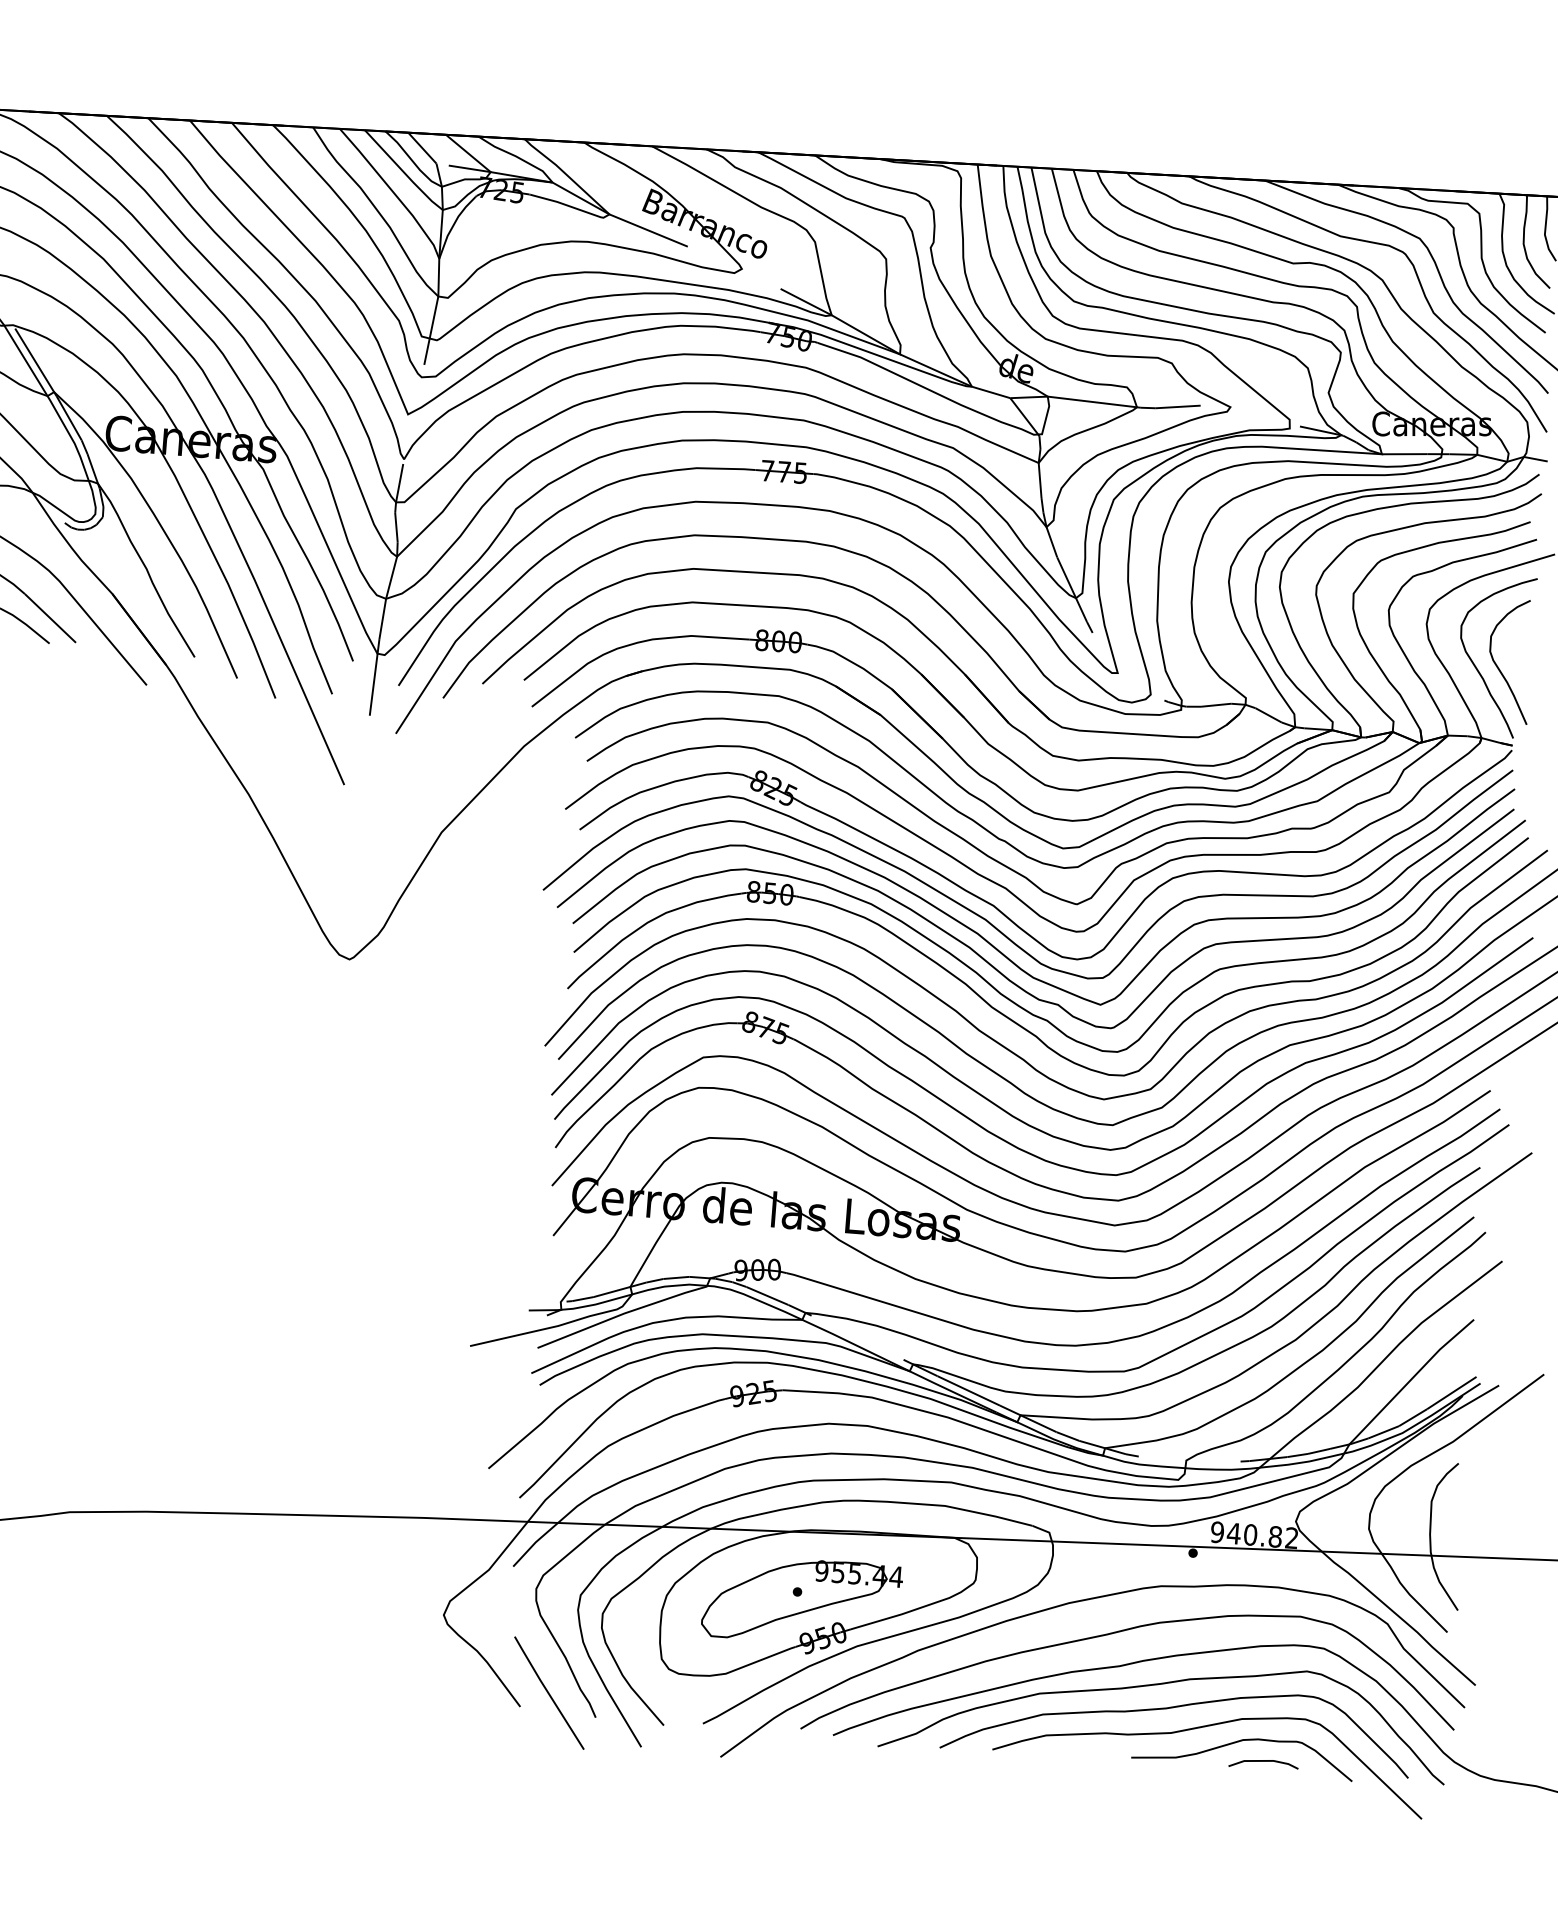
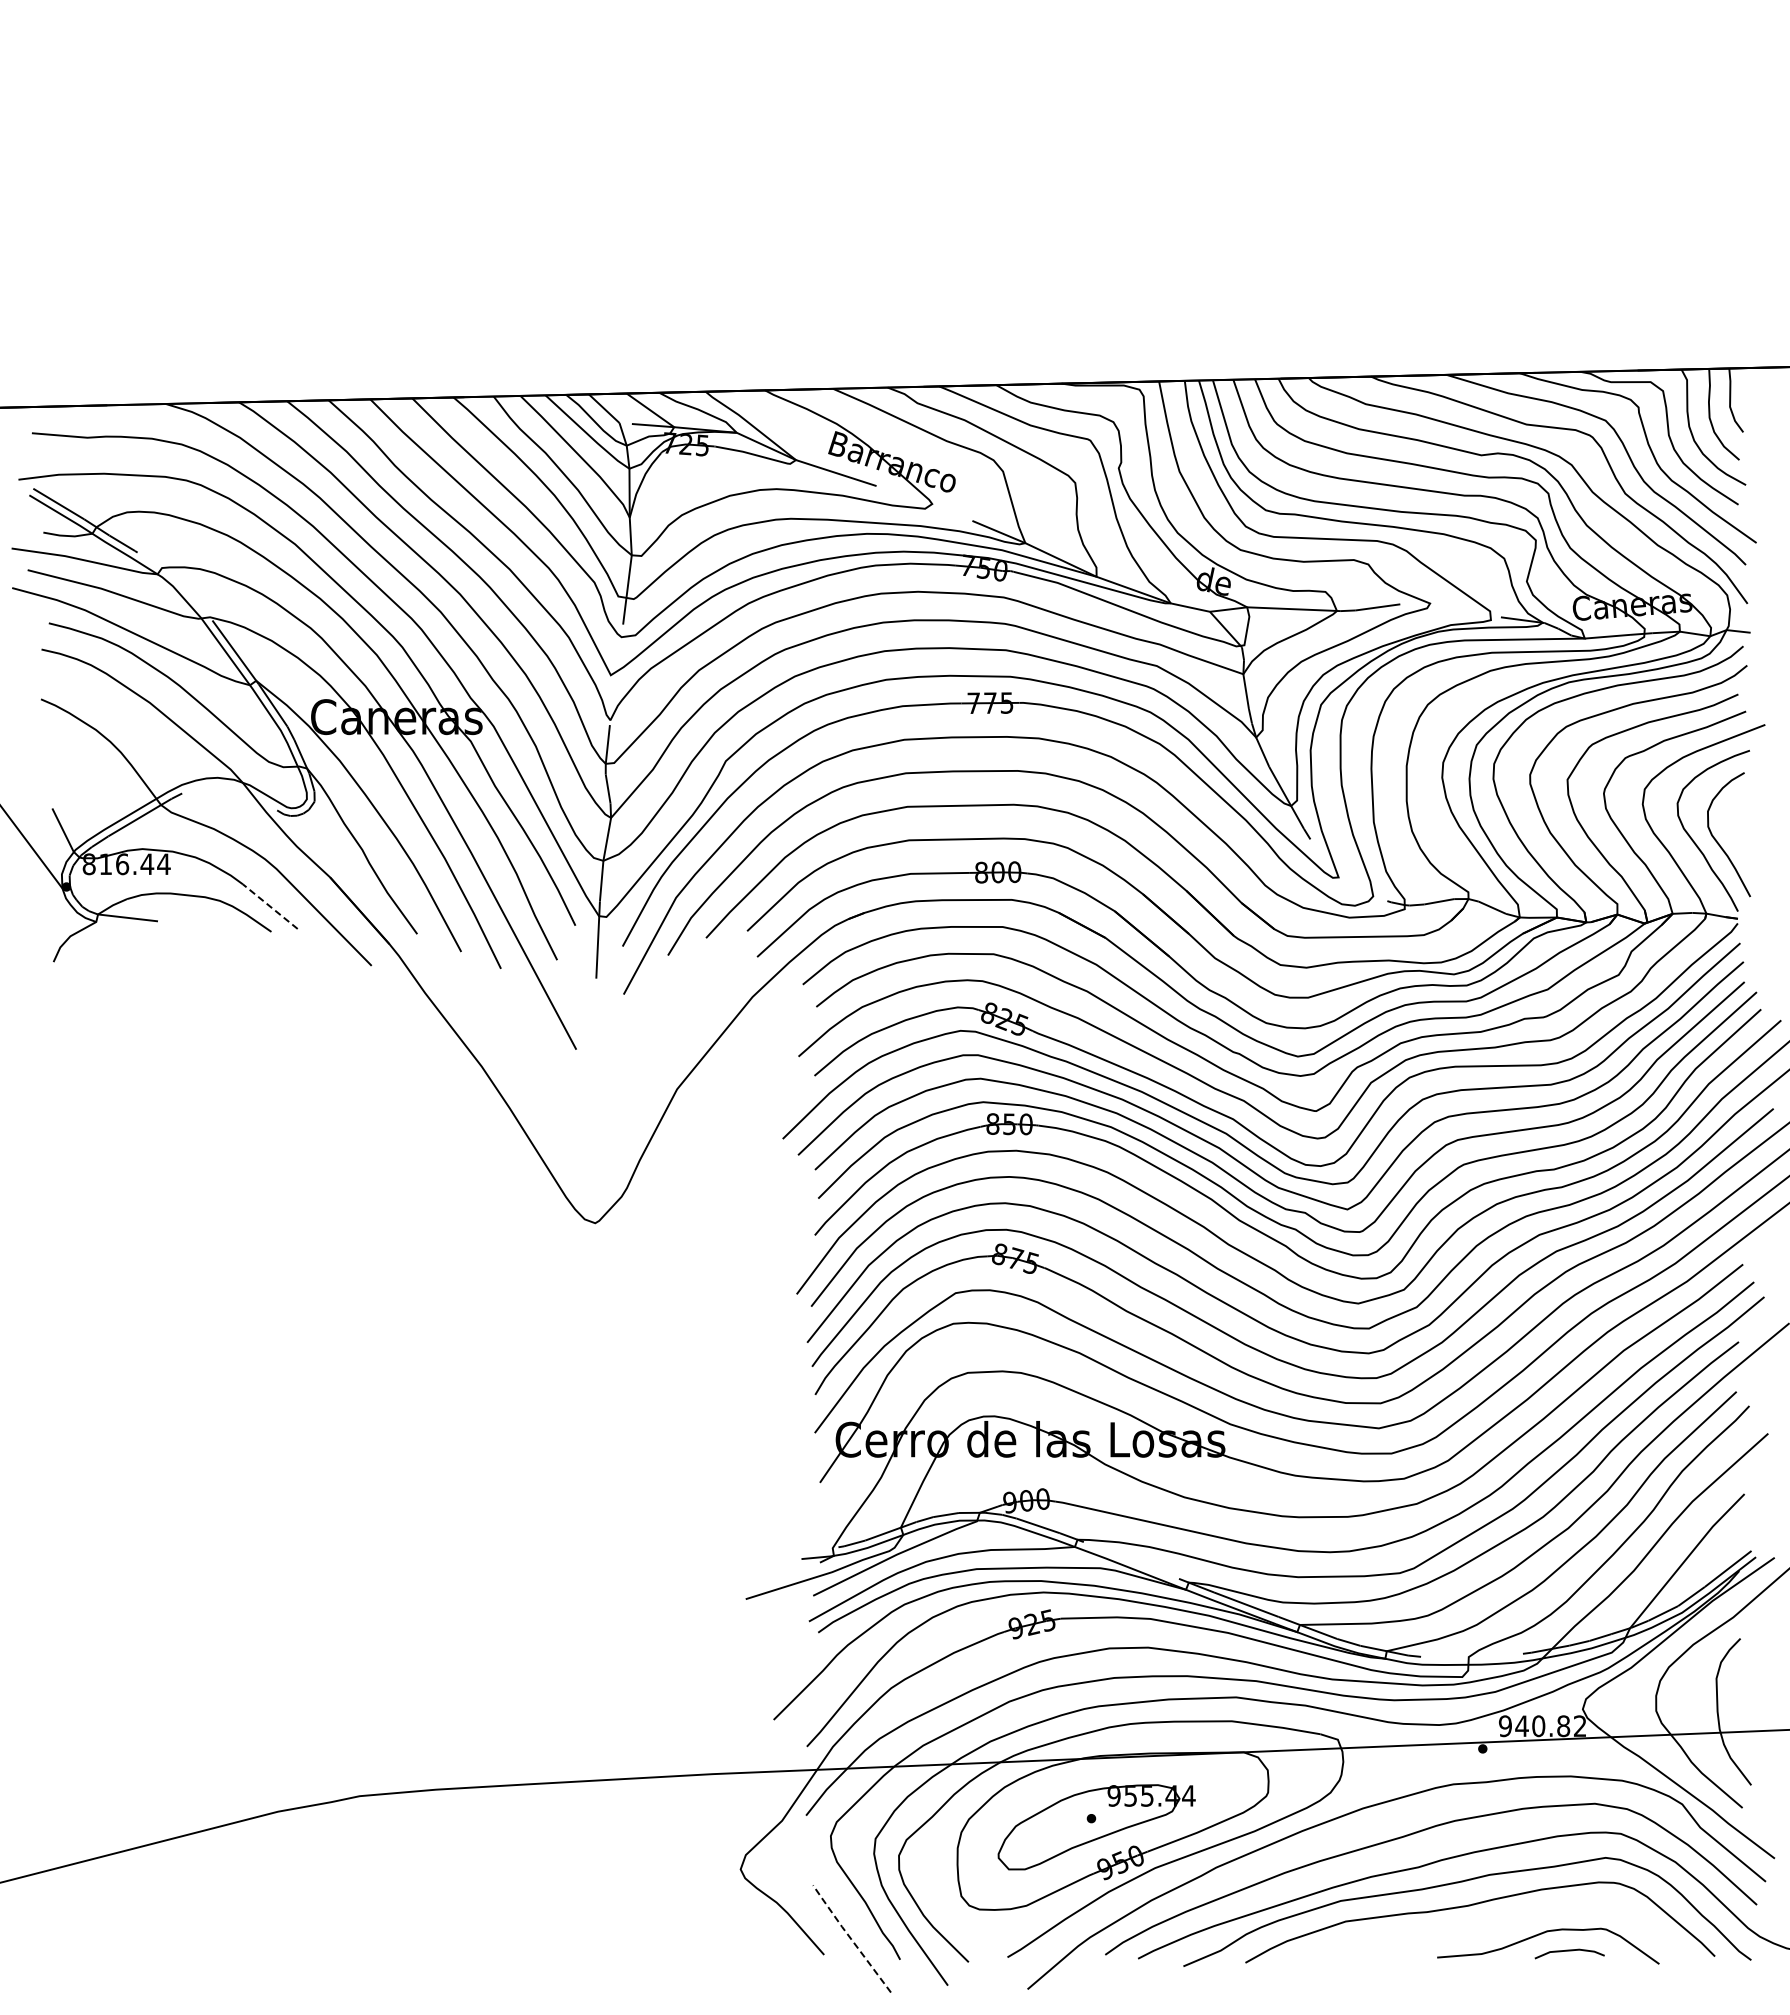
line: (49, 618) -> (269, 906), solid -> dashed
line: (547, 1692) -> (850, 1938), solid -> dashed
curve: (1206, 1727) -> (1509, 1921), removed

